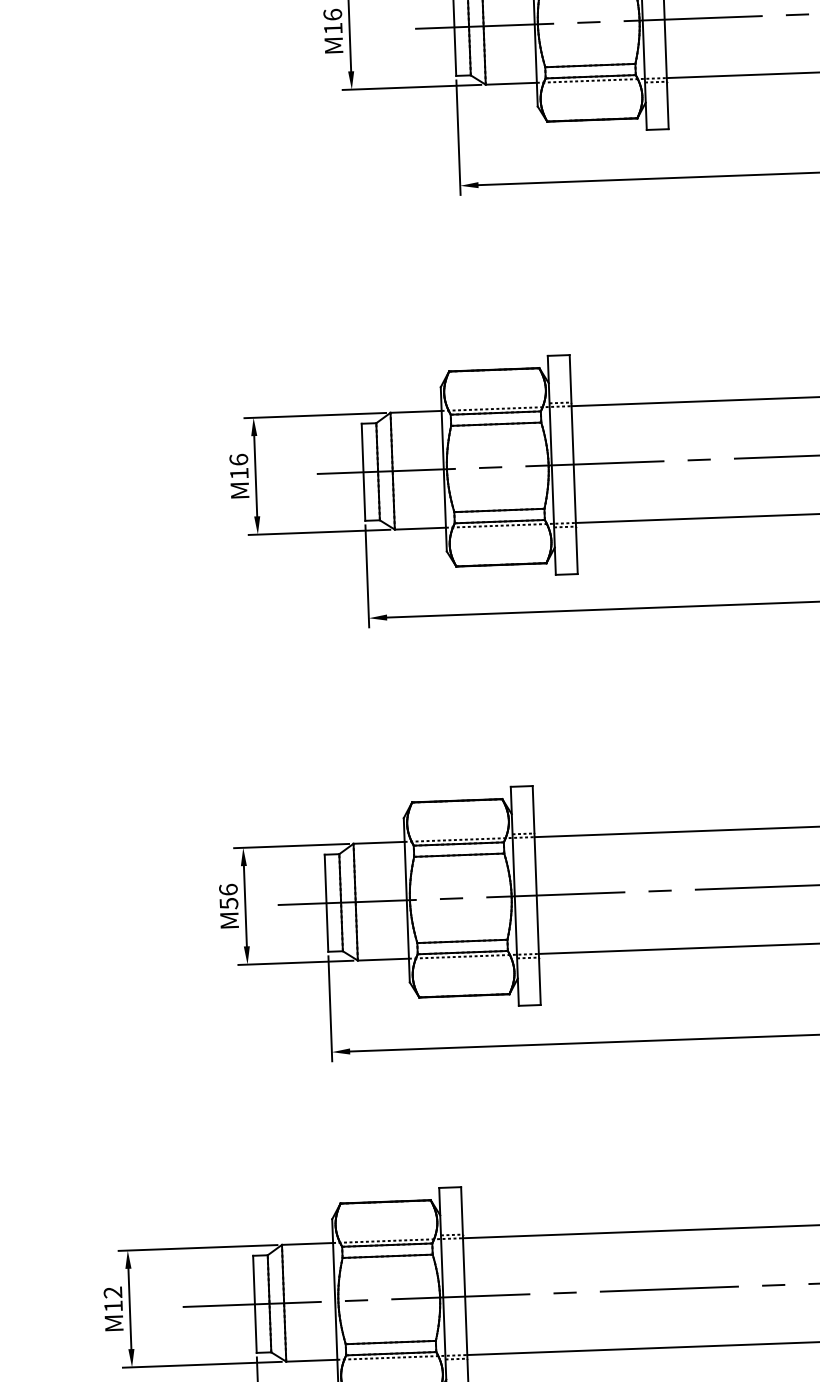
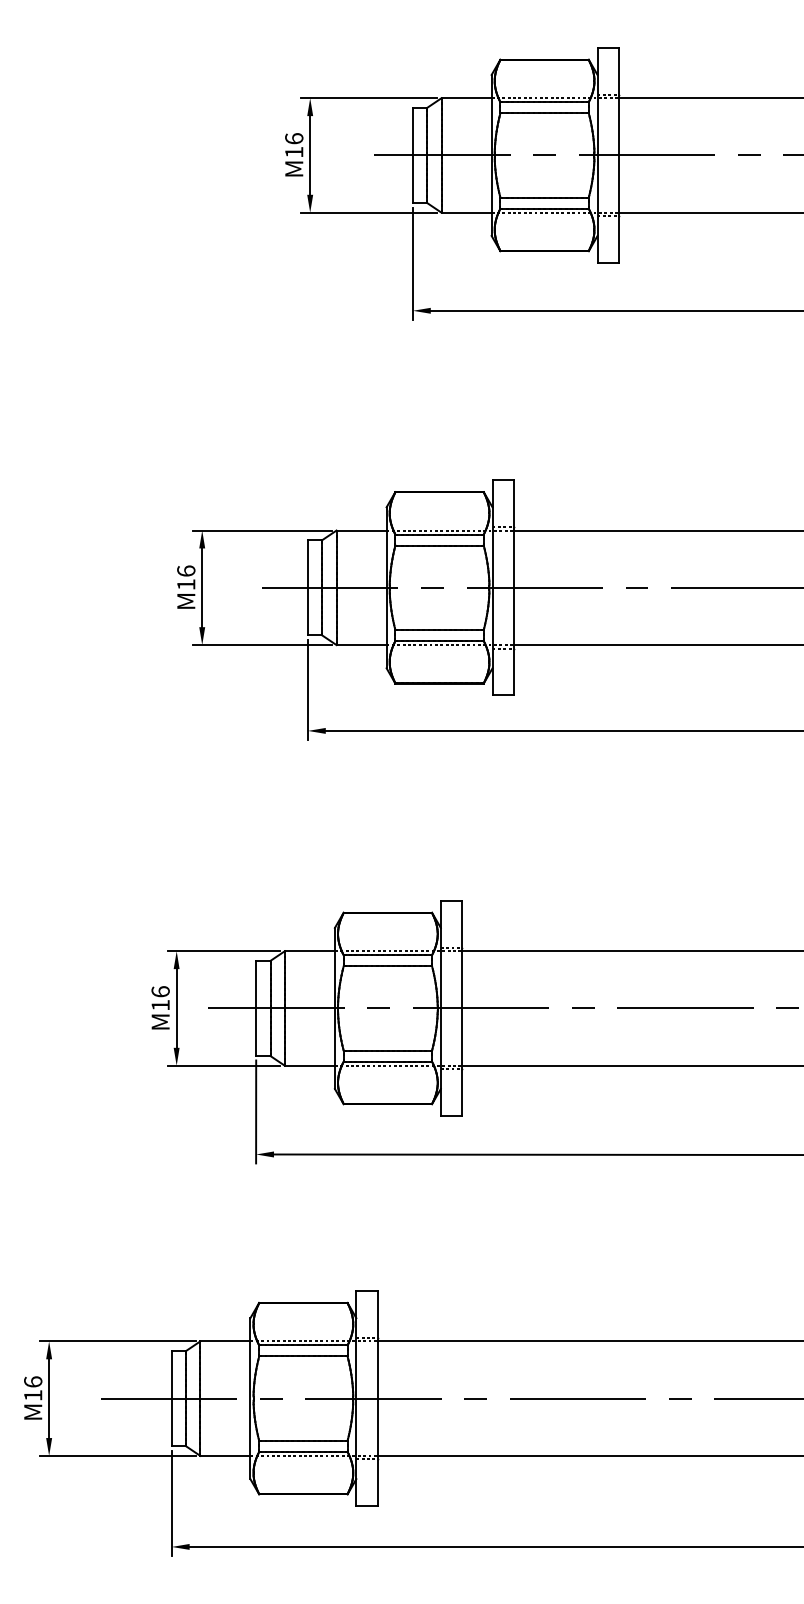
text: (228, 903) -> (160, 1005), 56 -> 16
text: (113, 1292) -> (33, 1381), 12 -> 16

